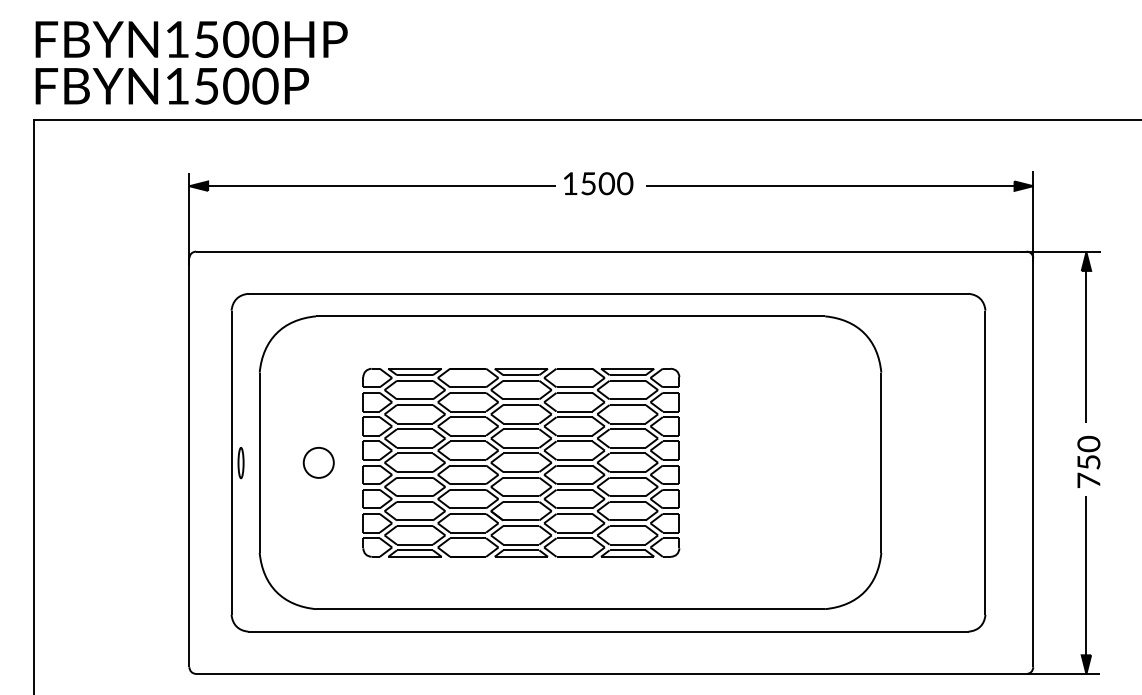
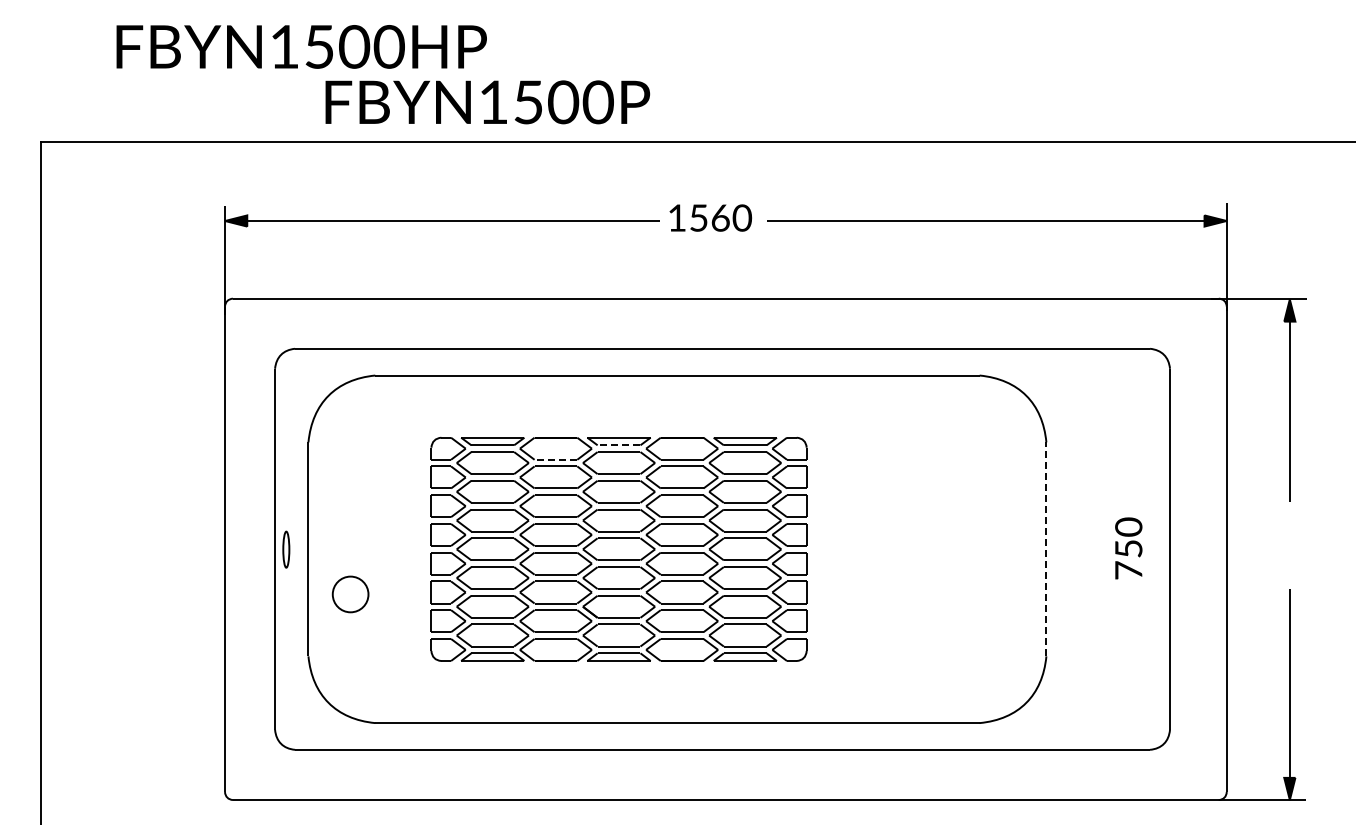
text: (191, 39) -> (301, 46), moved
text: (172, 86) -> (487, 102), moved
text: (606, 183) -> (720, 217), 1500 -> 1560
line: (520, 375) -> (618, 445), solid -> dashed
line: (467, 387) -> (555, 459), solid -> dashed
part: (318, 462) -> (350, 594), moved
line: (881, 462) -> (1046, 549), solid -> dashed
text: (1088, 462) -> (1128, 548), moved

